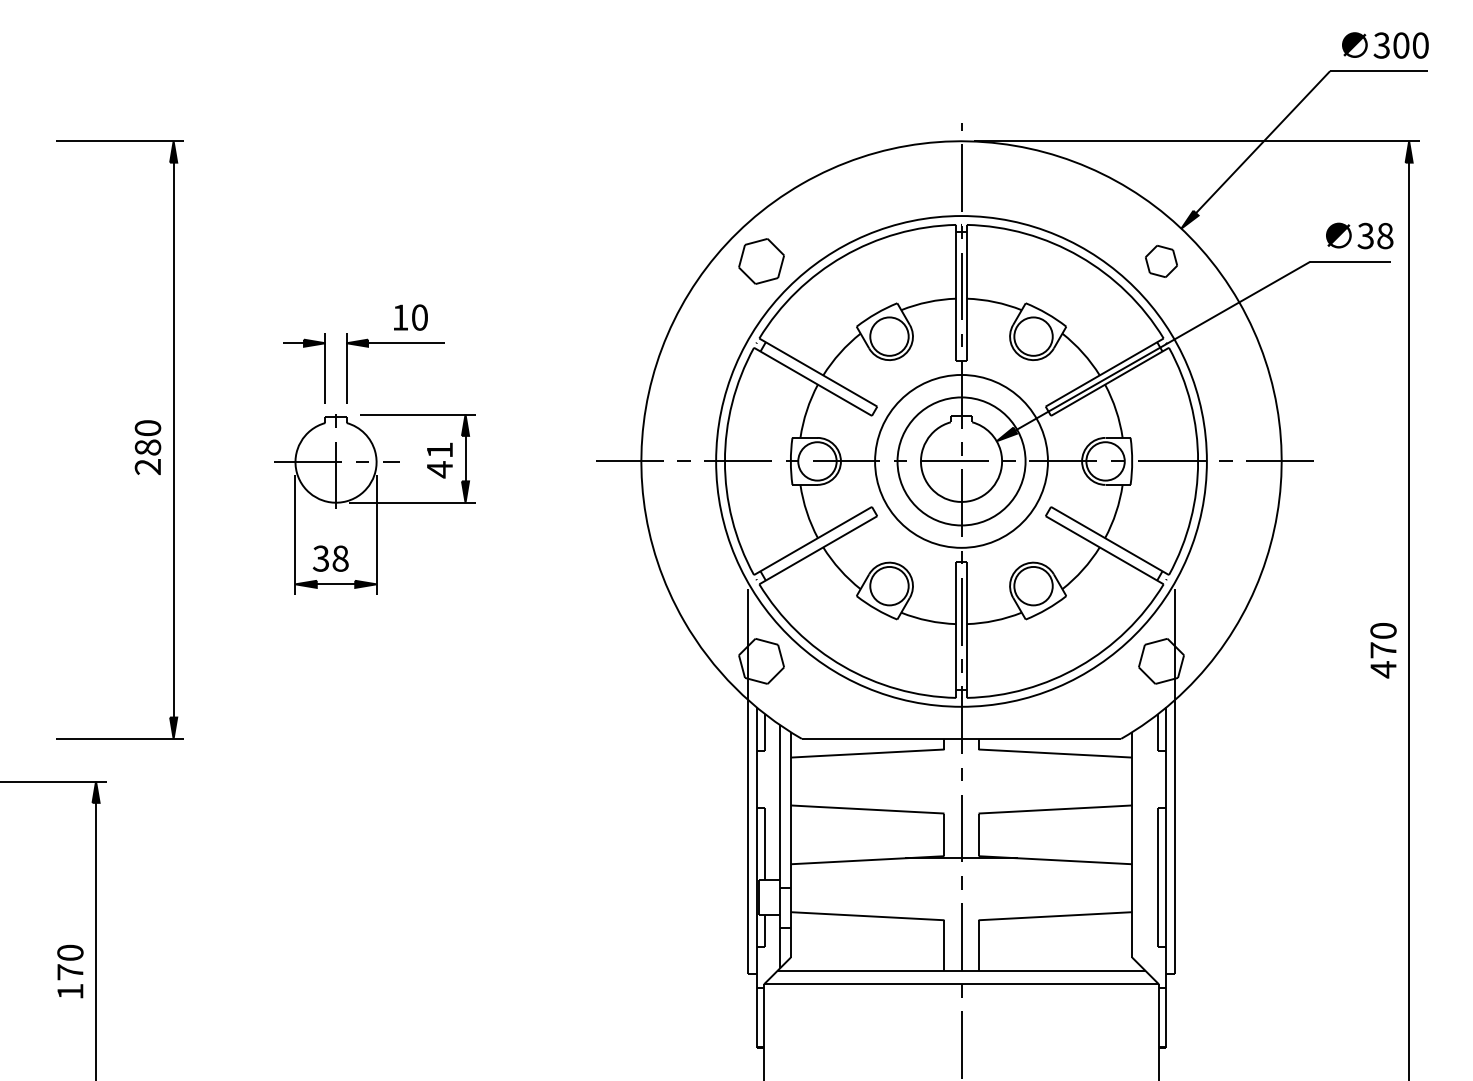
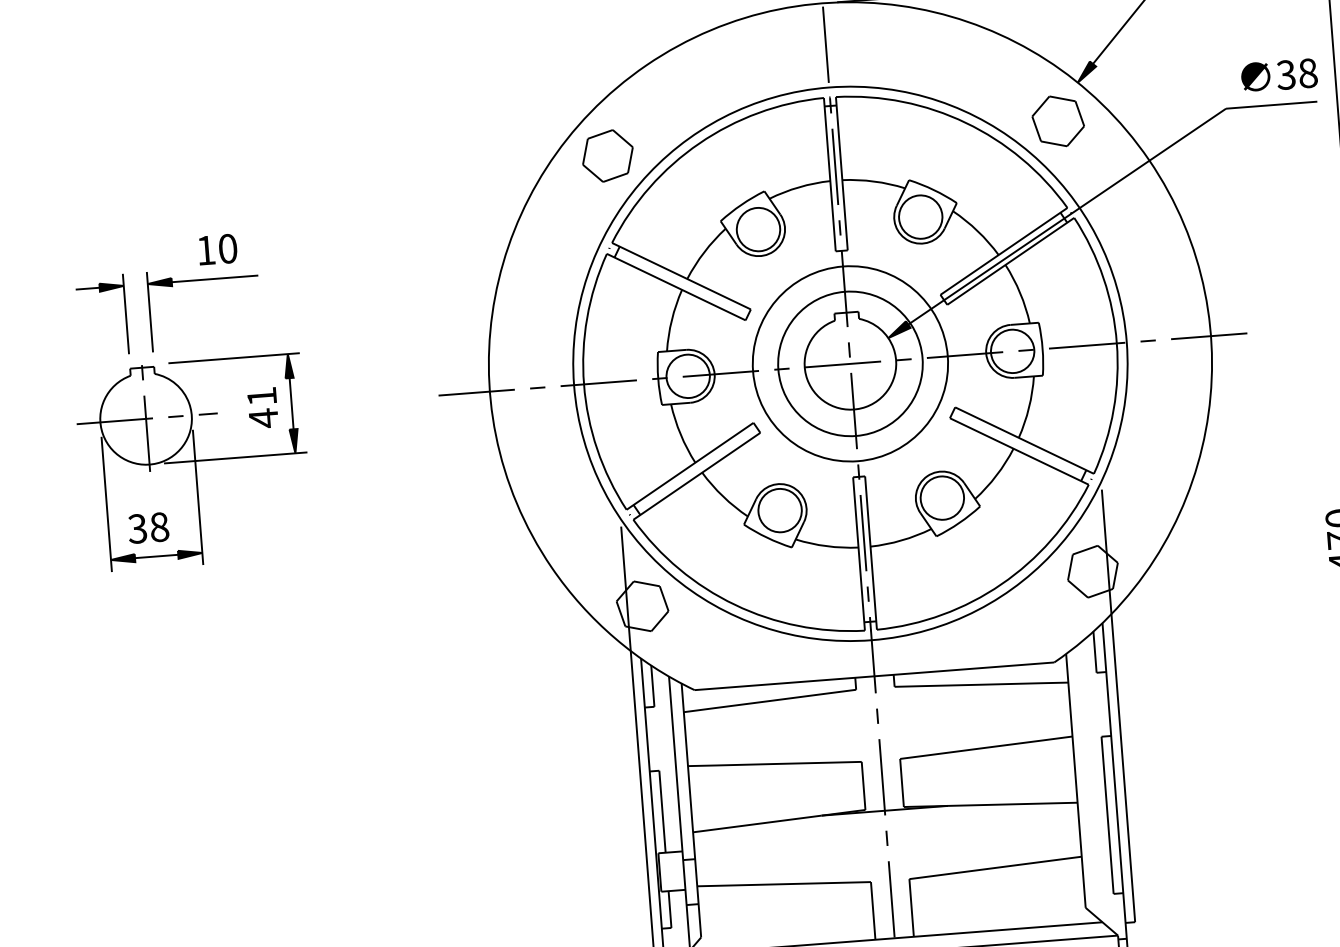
part: (1161, 261) -> (1058, 121), size x1.43

